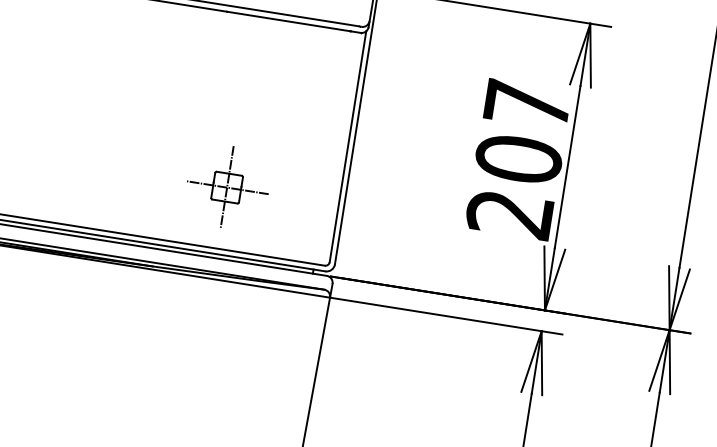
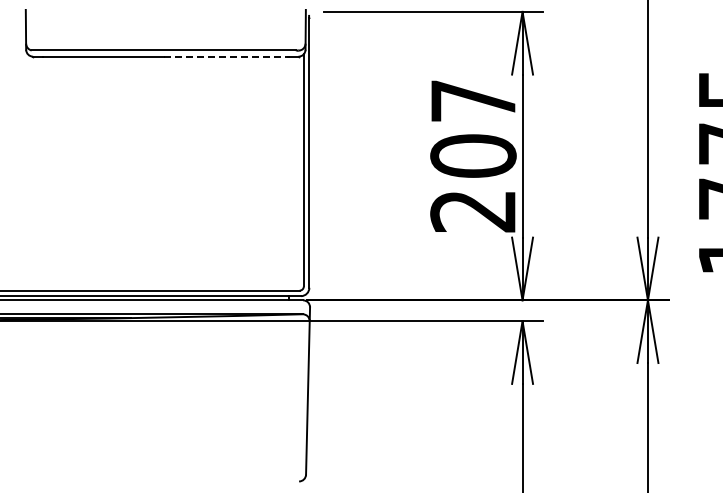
line: (288, 21) -> (226, 56), solid -> dashed
part: (227, 186) -> (191, 228), removed

